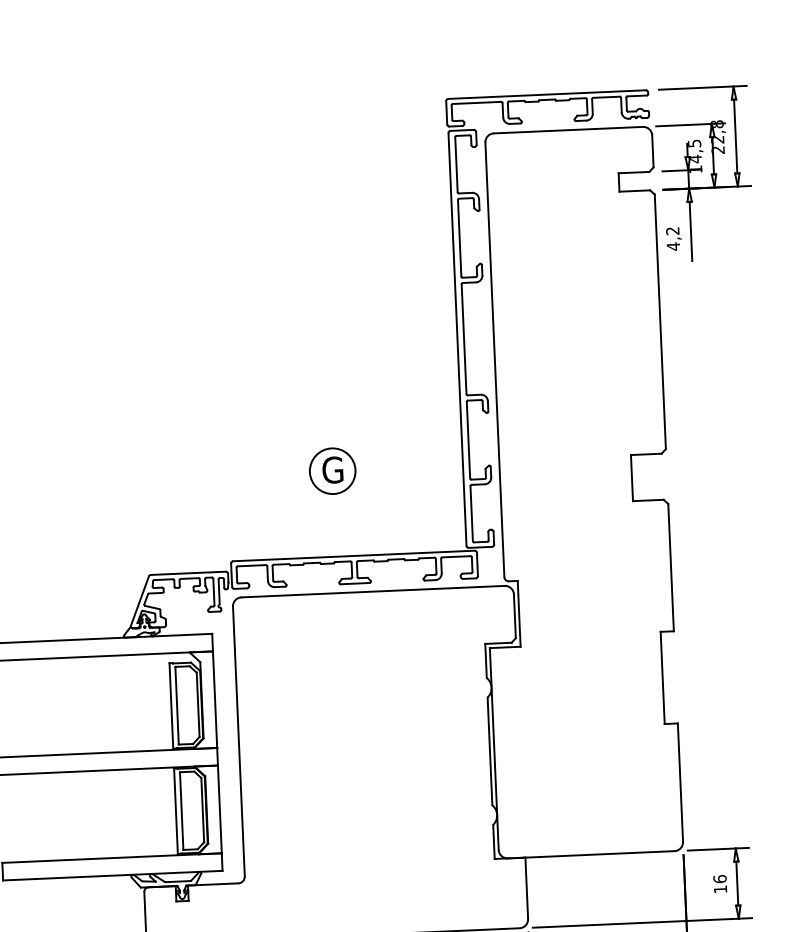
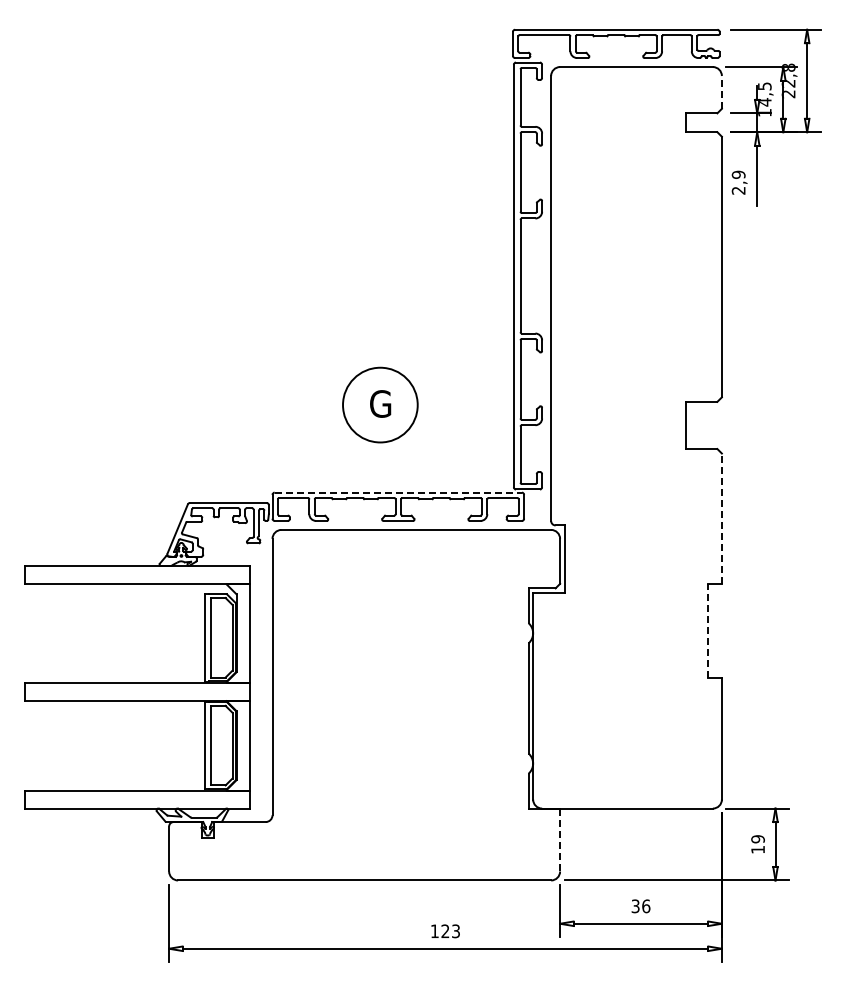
line: (652, 150) -> (721, 91), solid -> dashed
text: (672, 238) -> (738, 182), 4,2 -> 2,9
circle: (332, 470) -> (380, 404), size x1.6
line: (354, 555) -> (398, 492), solid -> dashed
line: (670, 567) -> (721, 518), solid -> dashed
line: (662, 677) -> (708, 630), solid -> dashed
text: (719, 879) -> (757, 839), 16 -> 19
line: (527, 888) -> (560, 840), solid -> dashed

